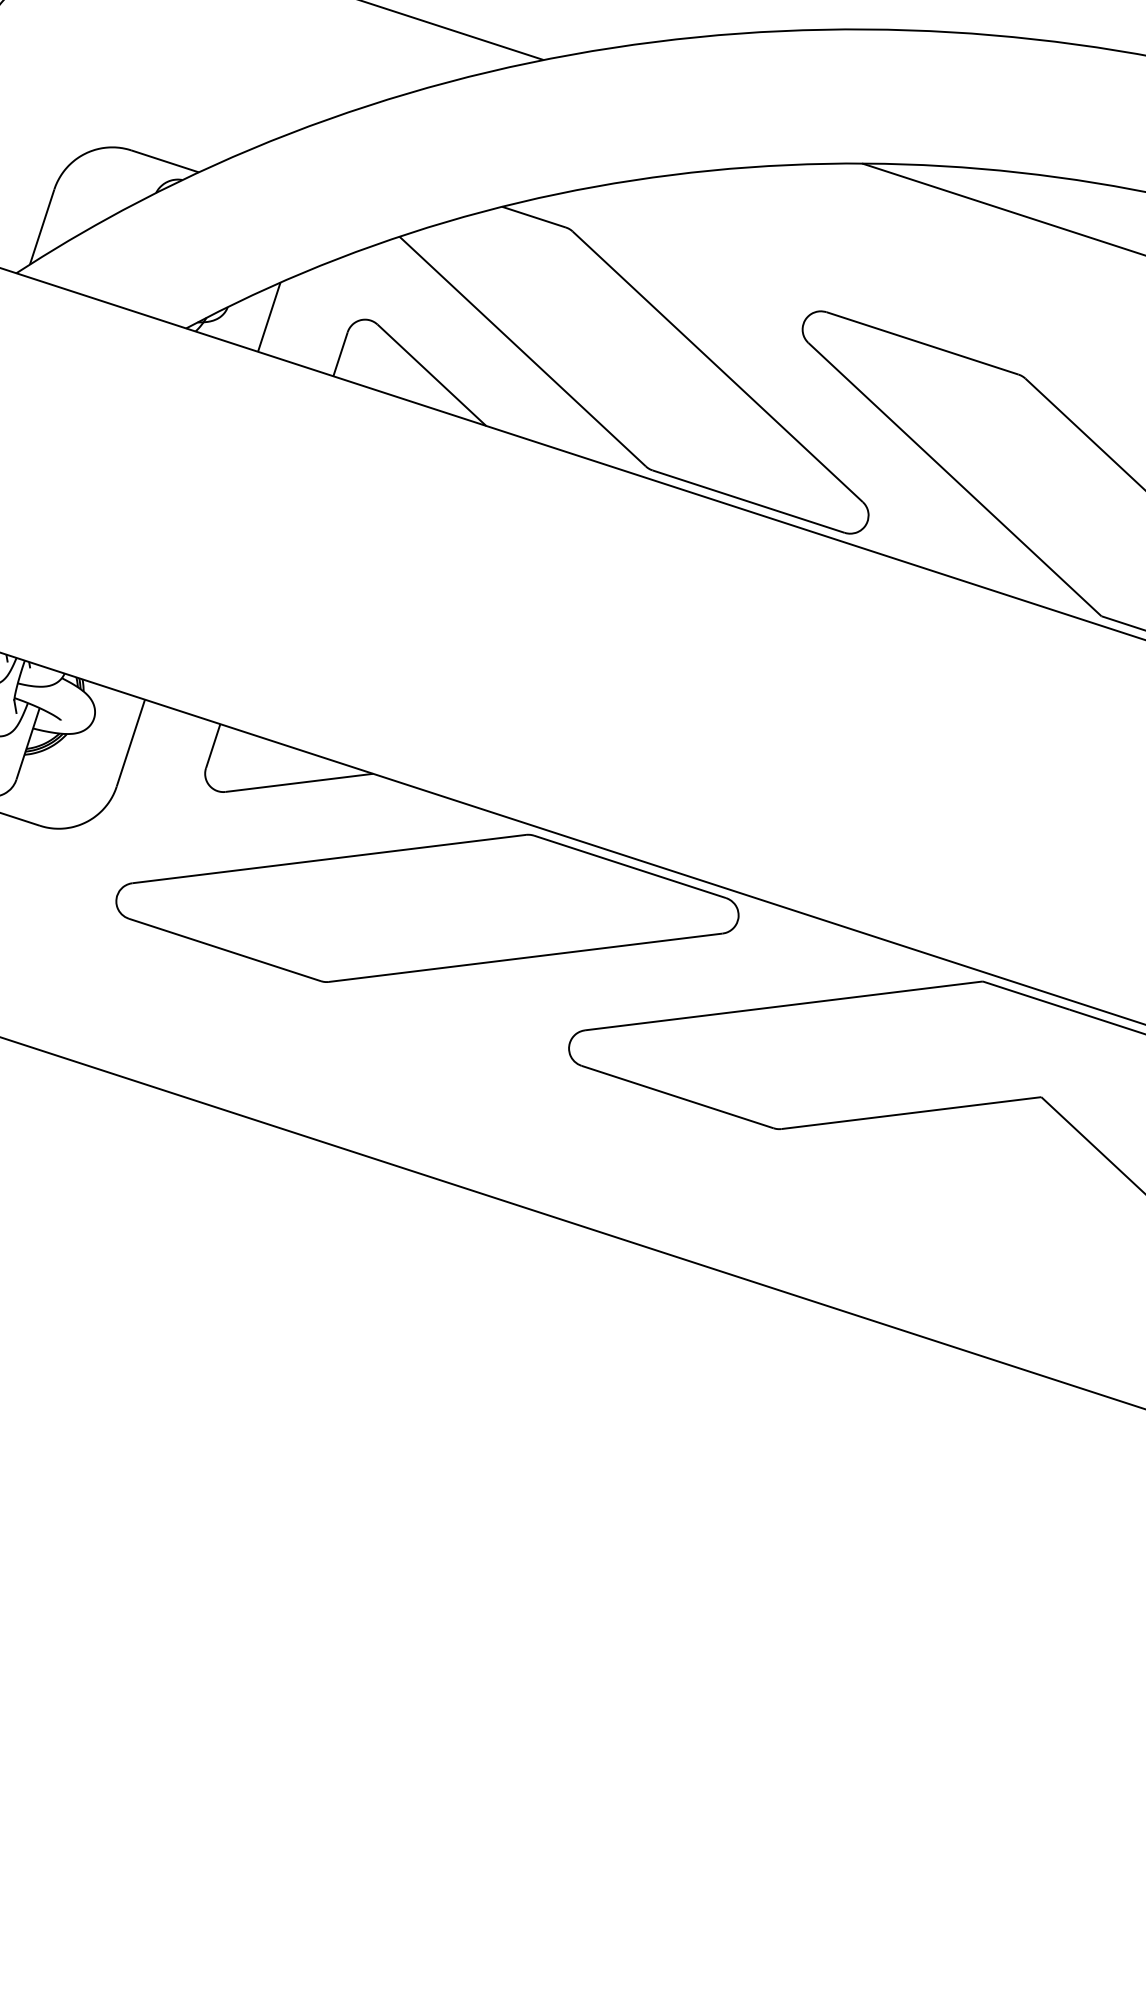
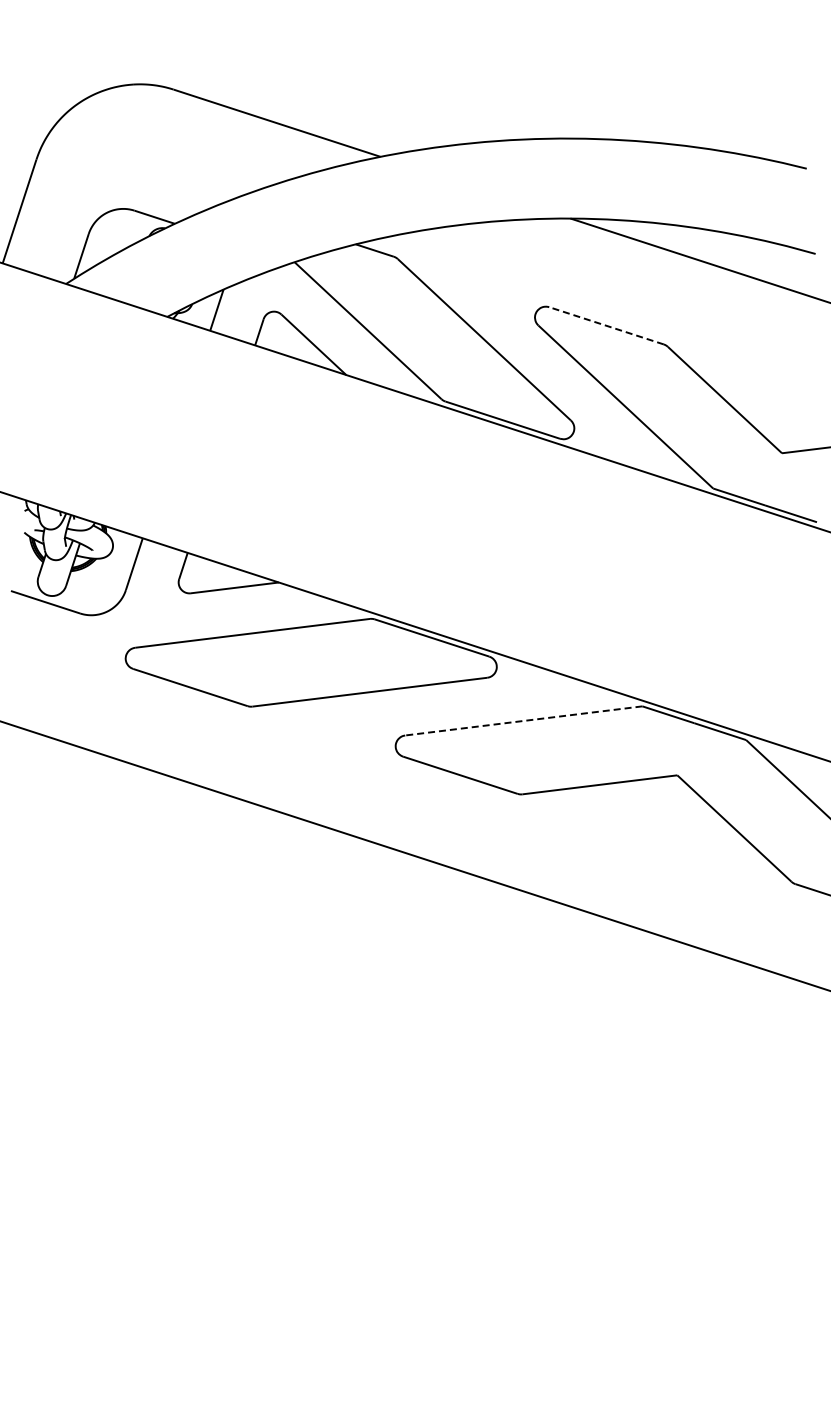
line: (922, 342) -> (606, 325), solid -> dashed
line: (783, 1005) -> (523, 720), solid -> dashed

